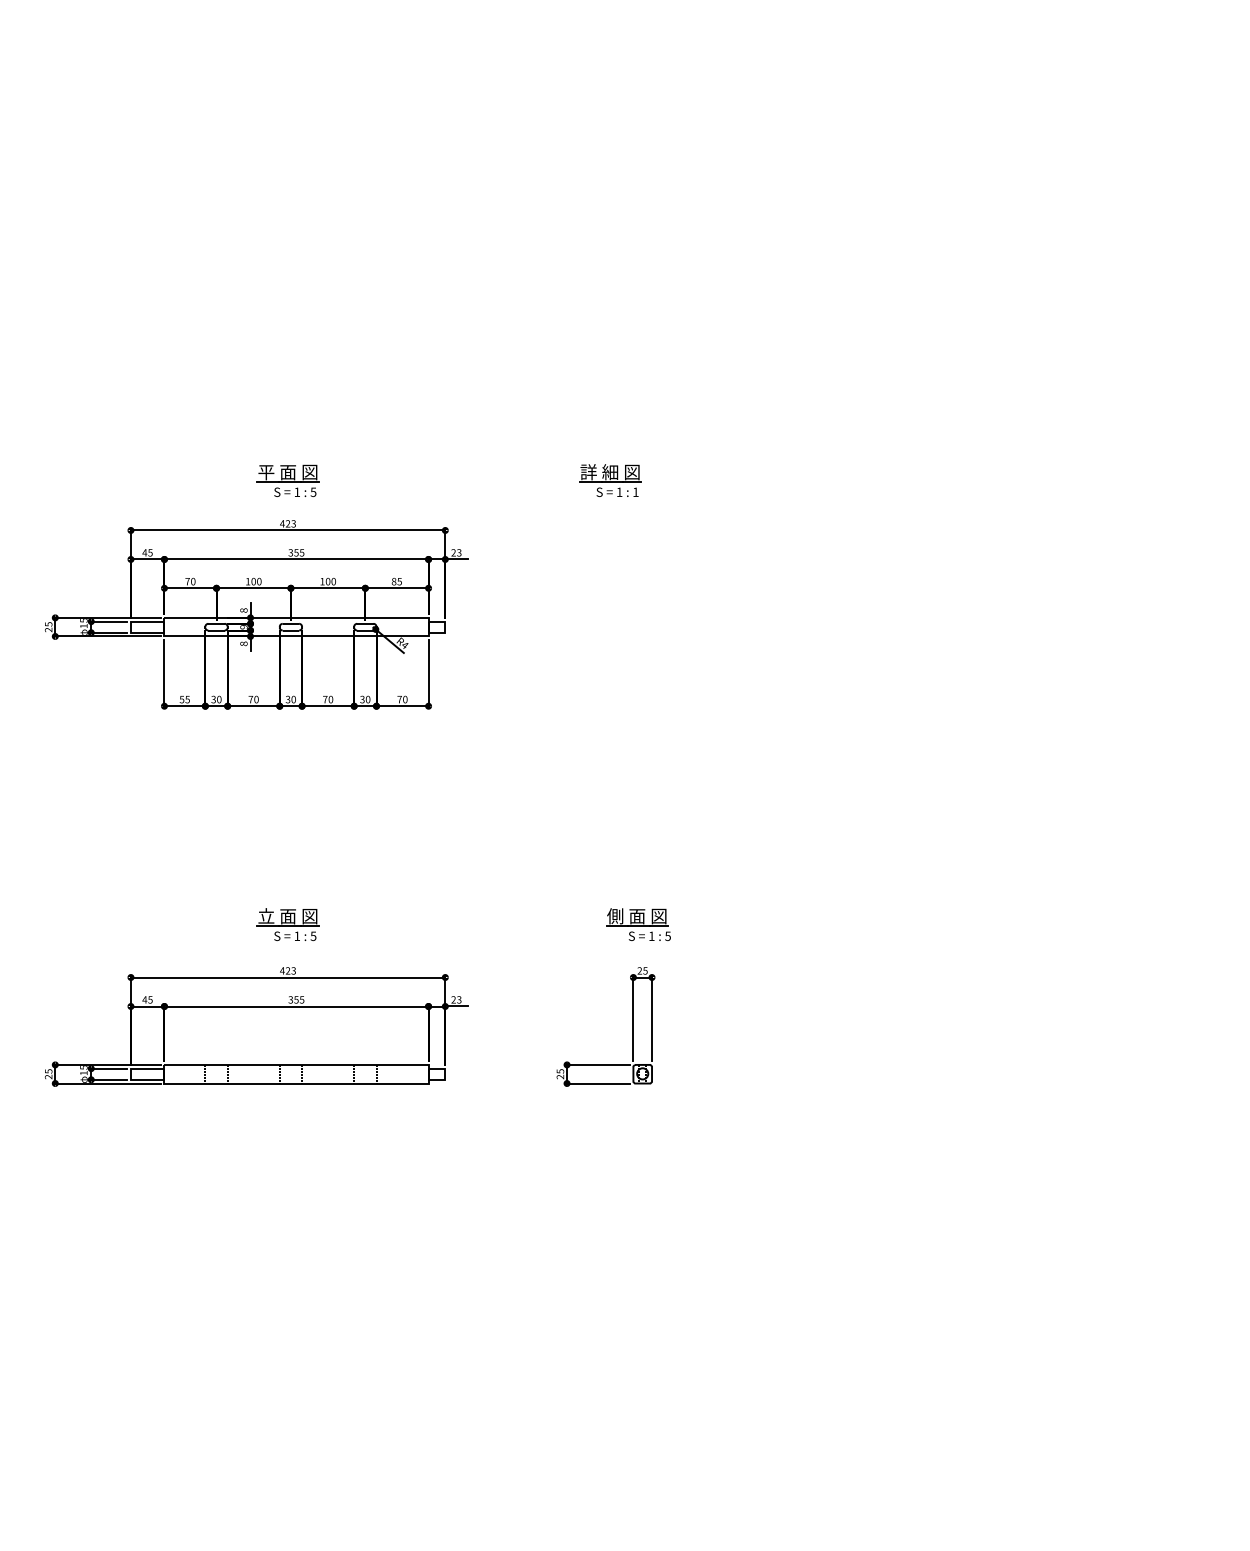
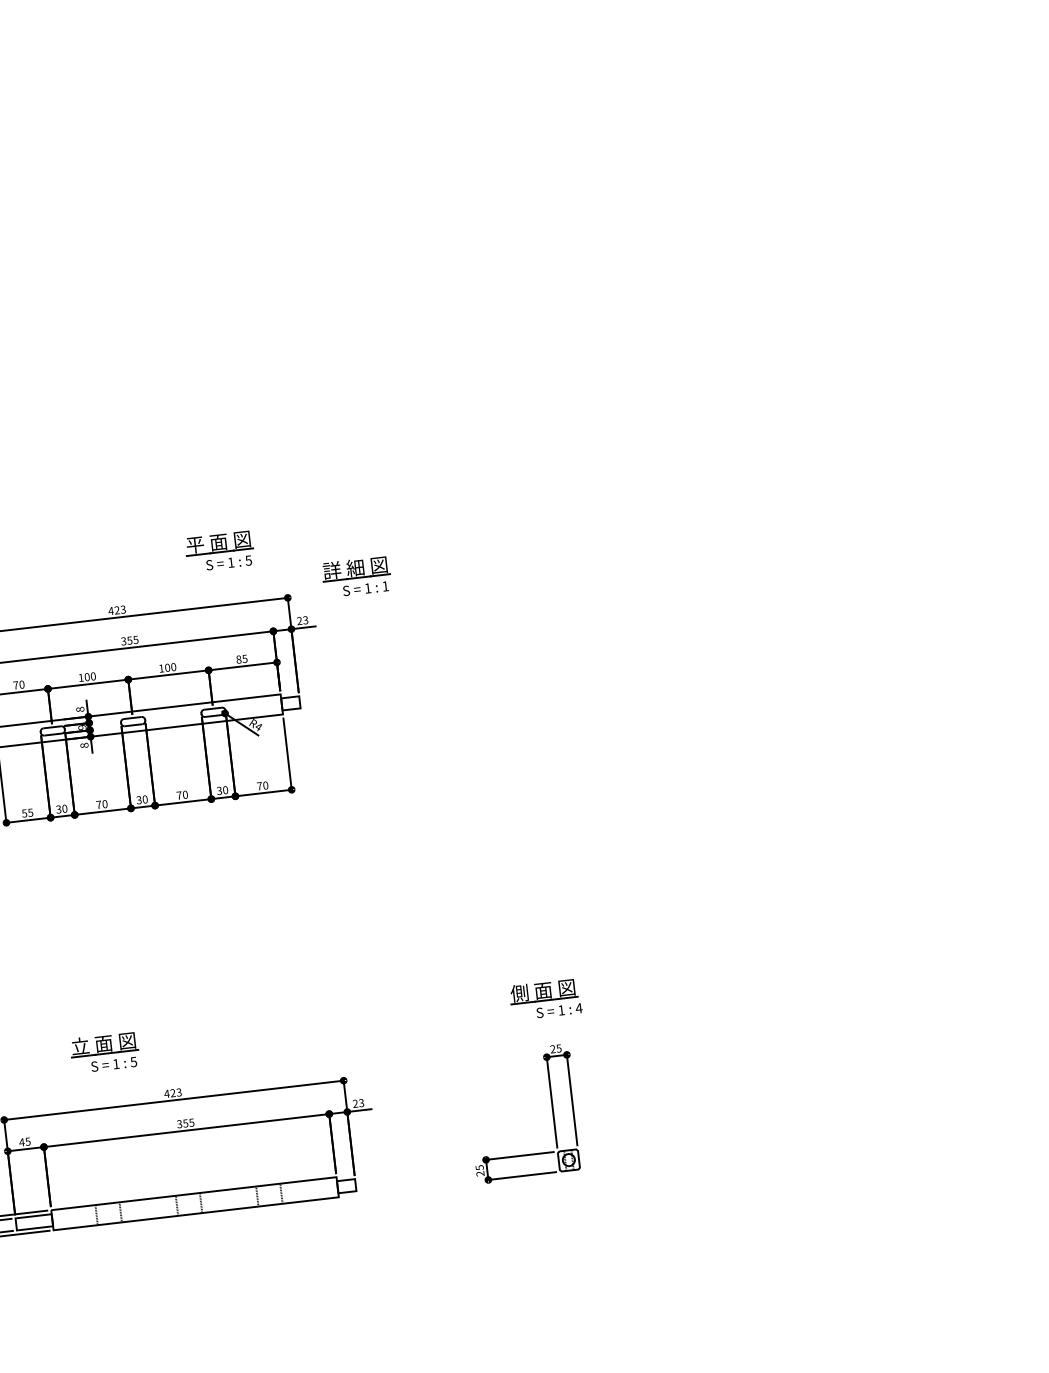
part: (287, 480) -> (219, 551), moved
part: (610, 480) -> (356, 576), moved
part: (287, 924) -> (104, 1052), moved
text: (668, 936) -> (579, 1008), 5 -> 4

